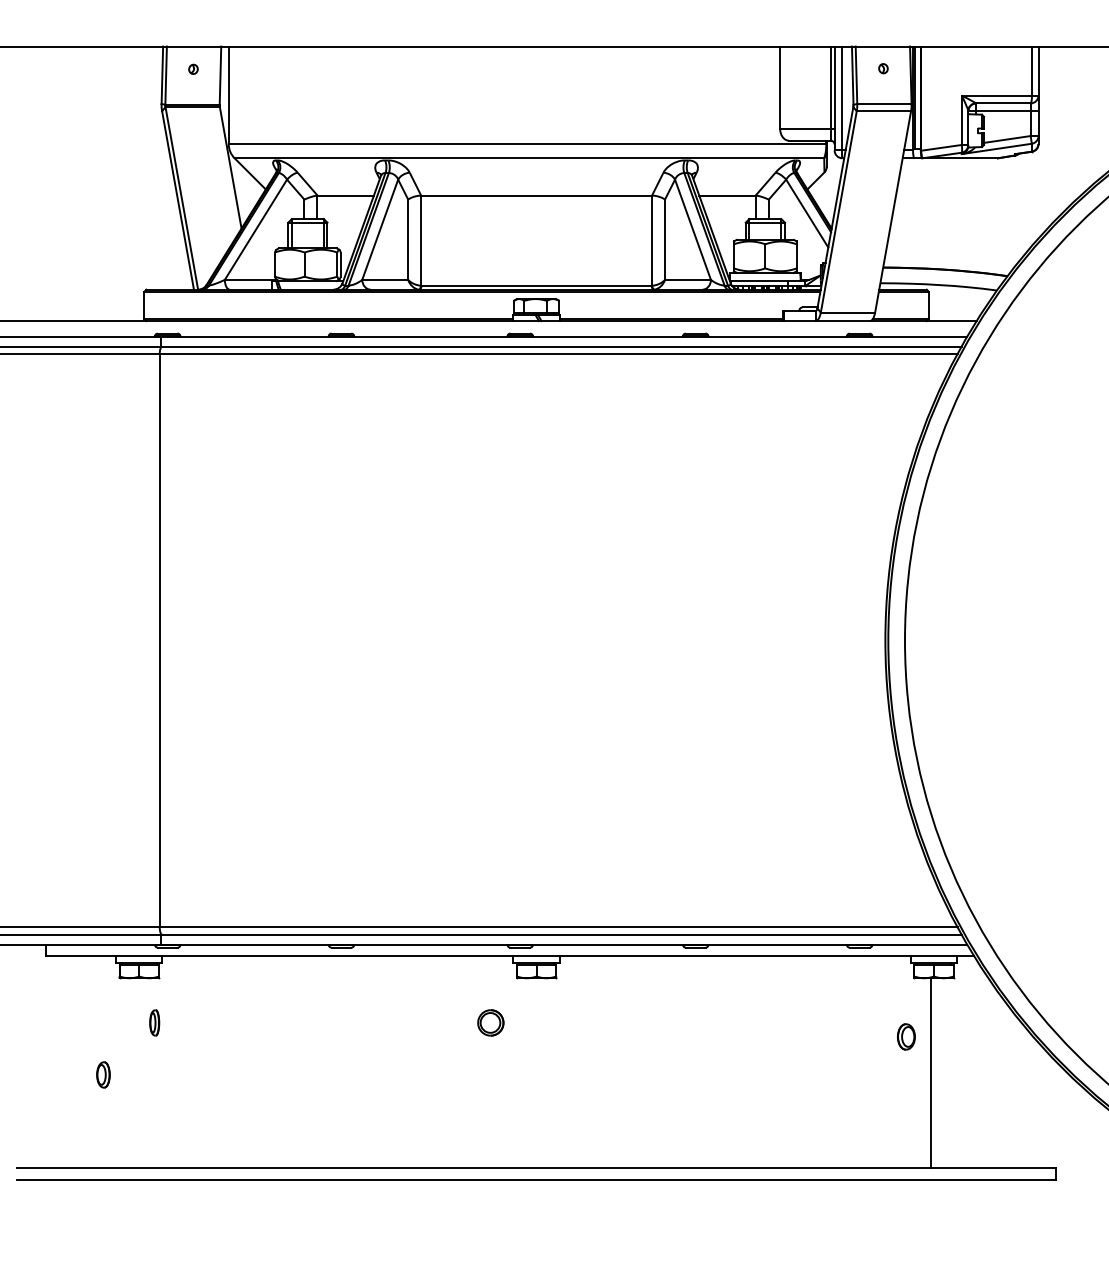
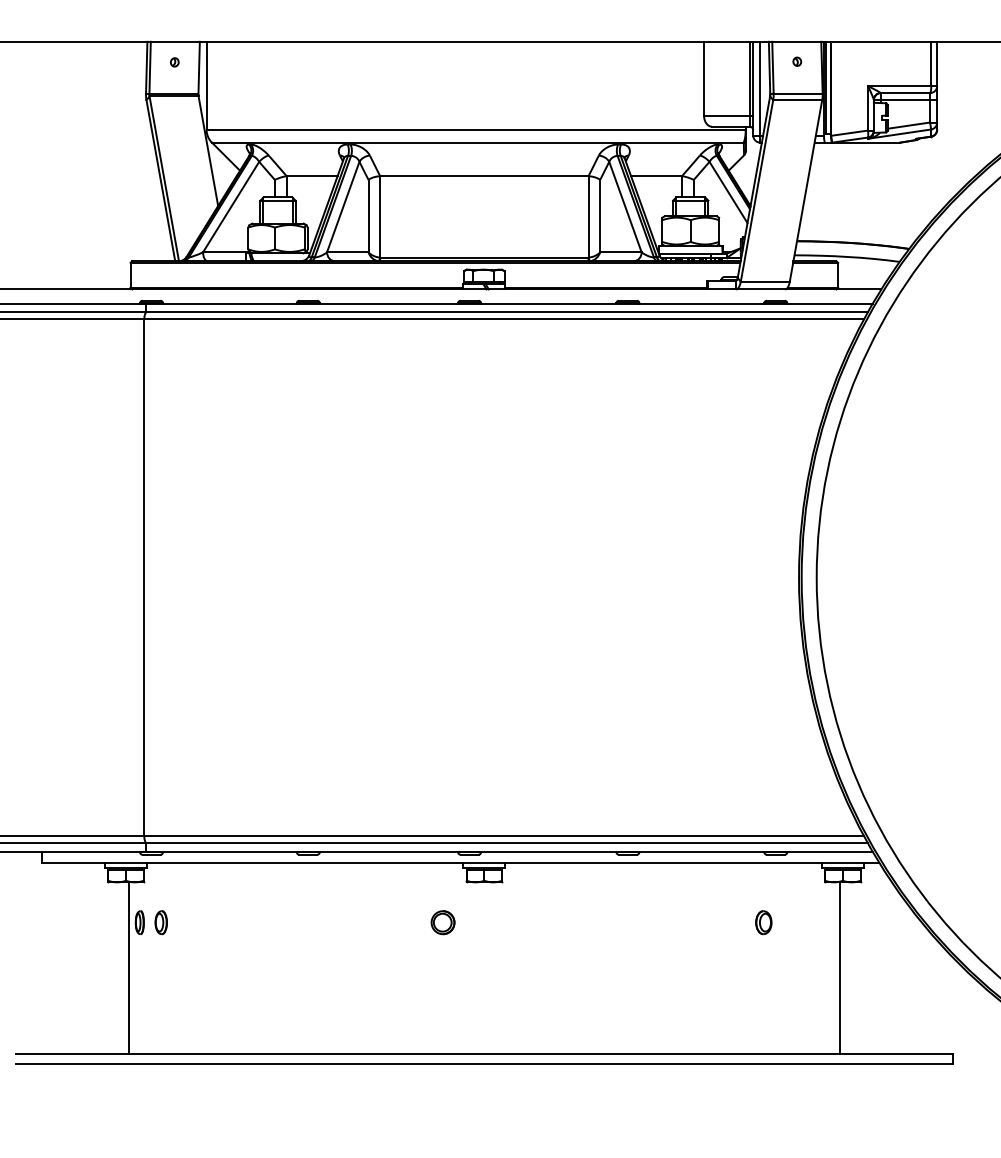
part: (906, 1036) -> (763, 922), moved
line: (142, 1073) -> (128, 968), added
part: (103, 1074) -> (161, 922), moved

